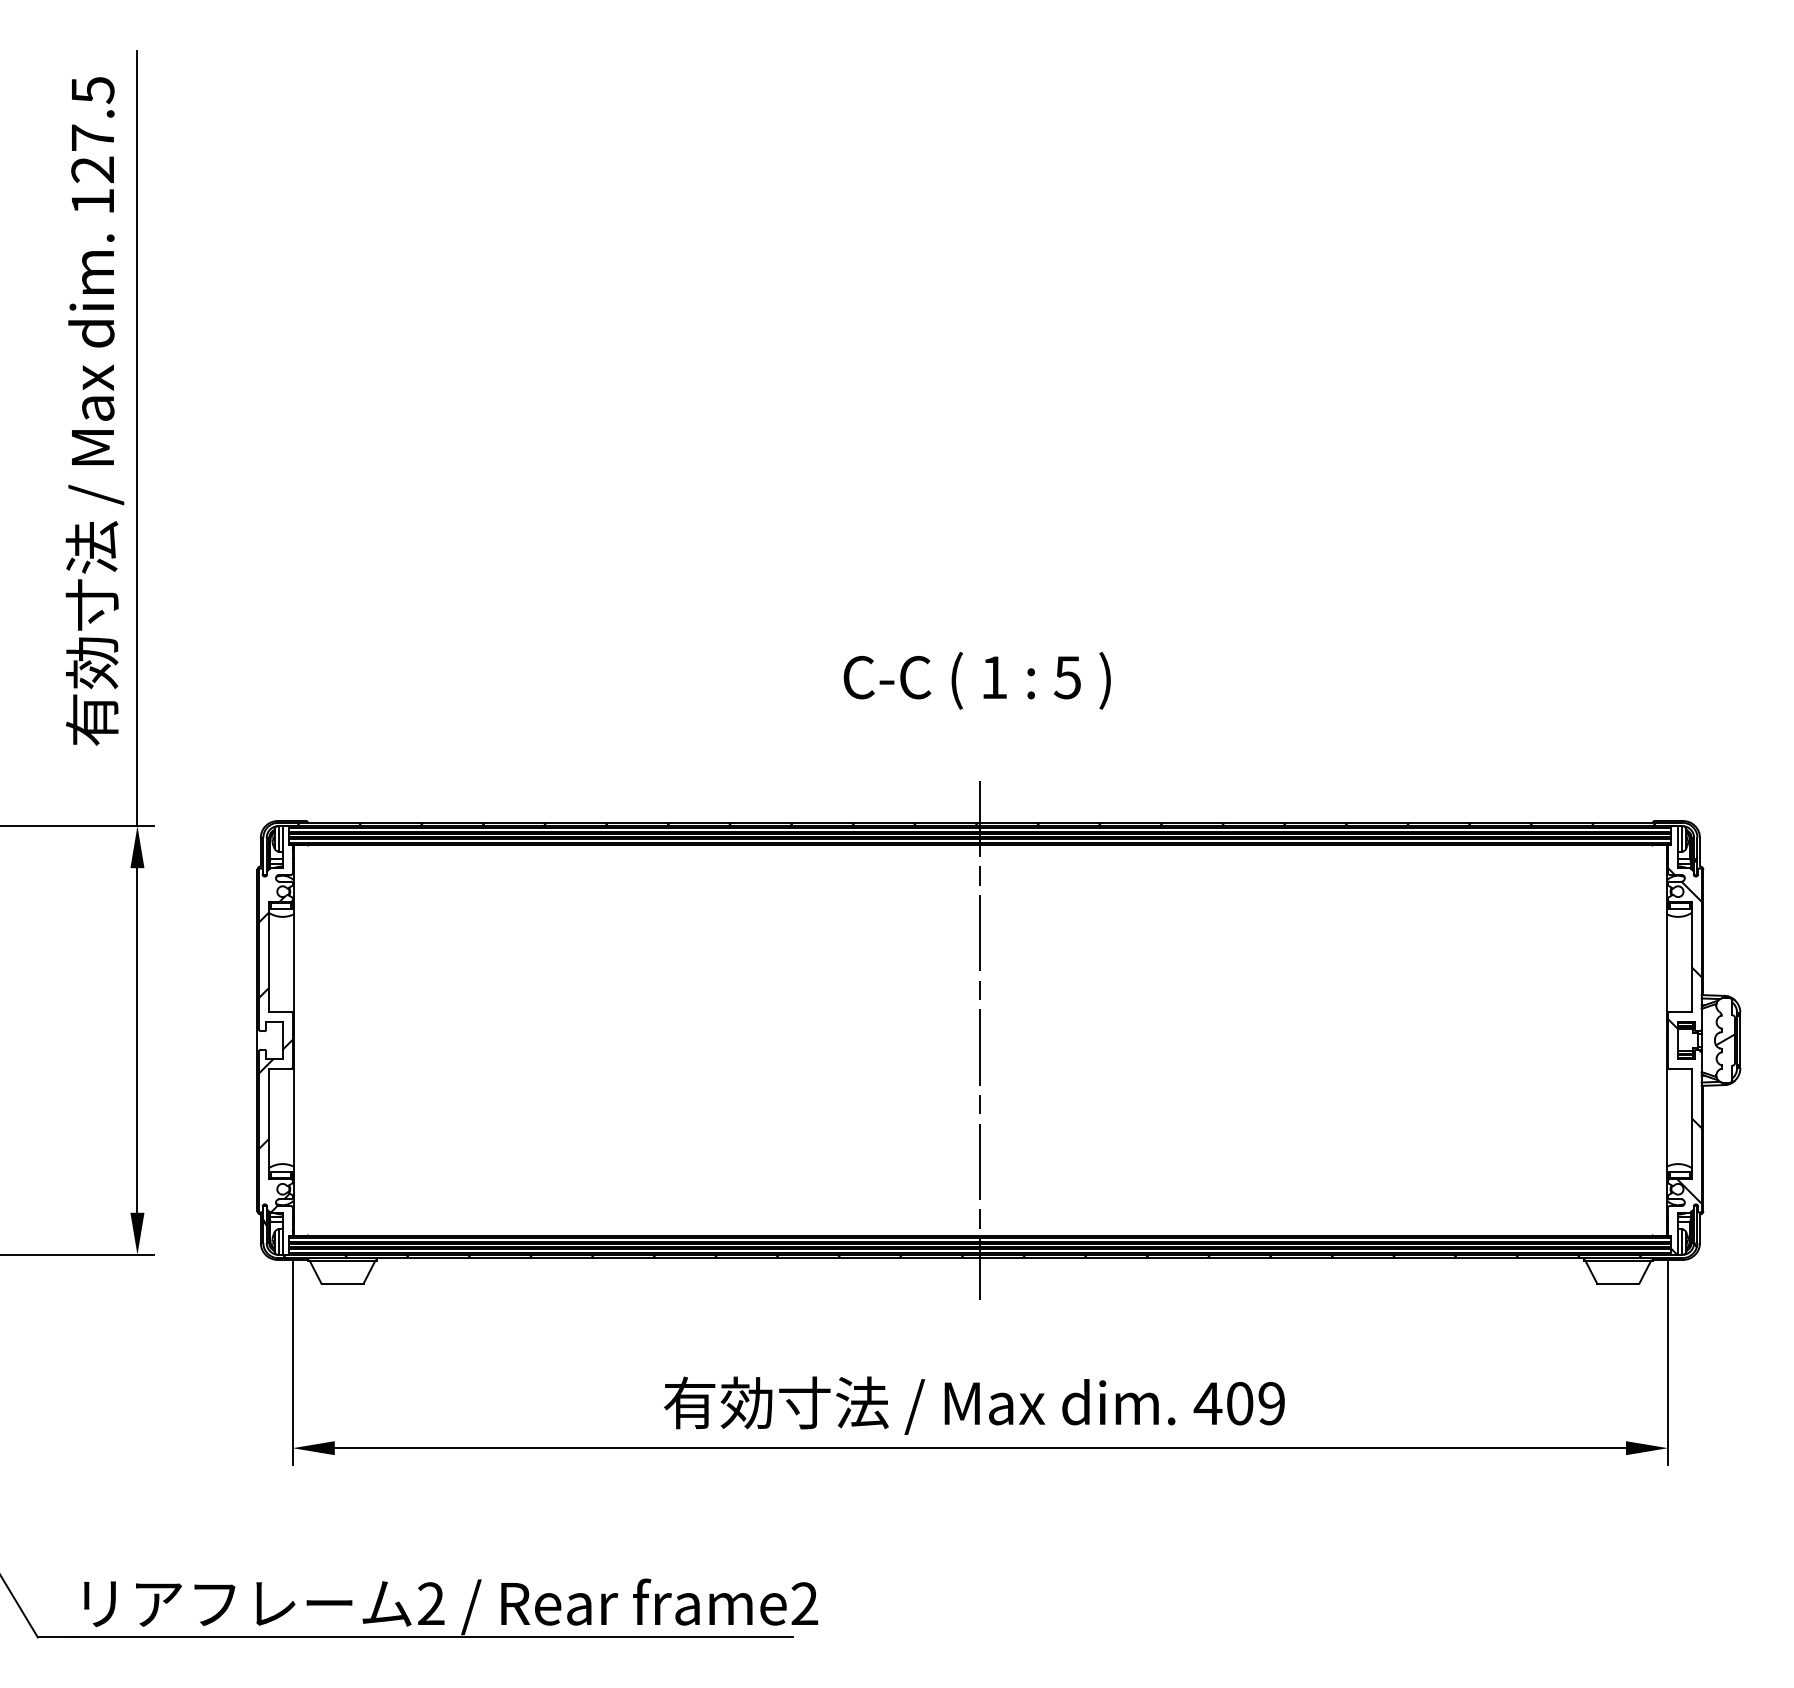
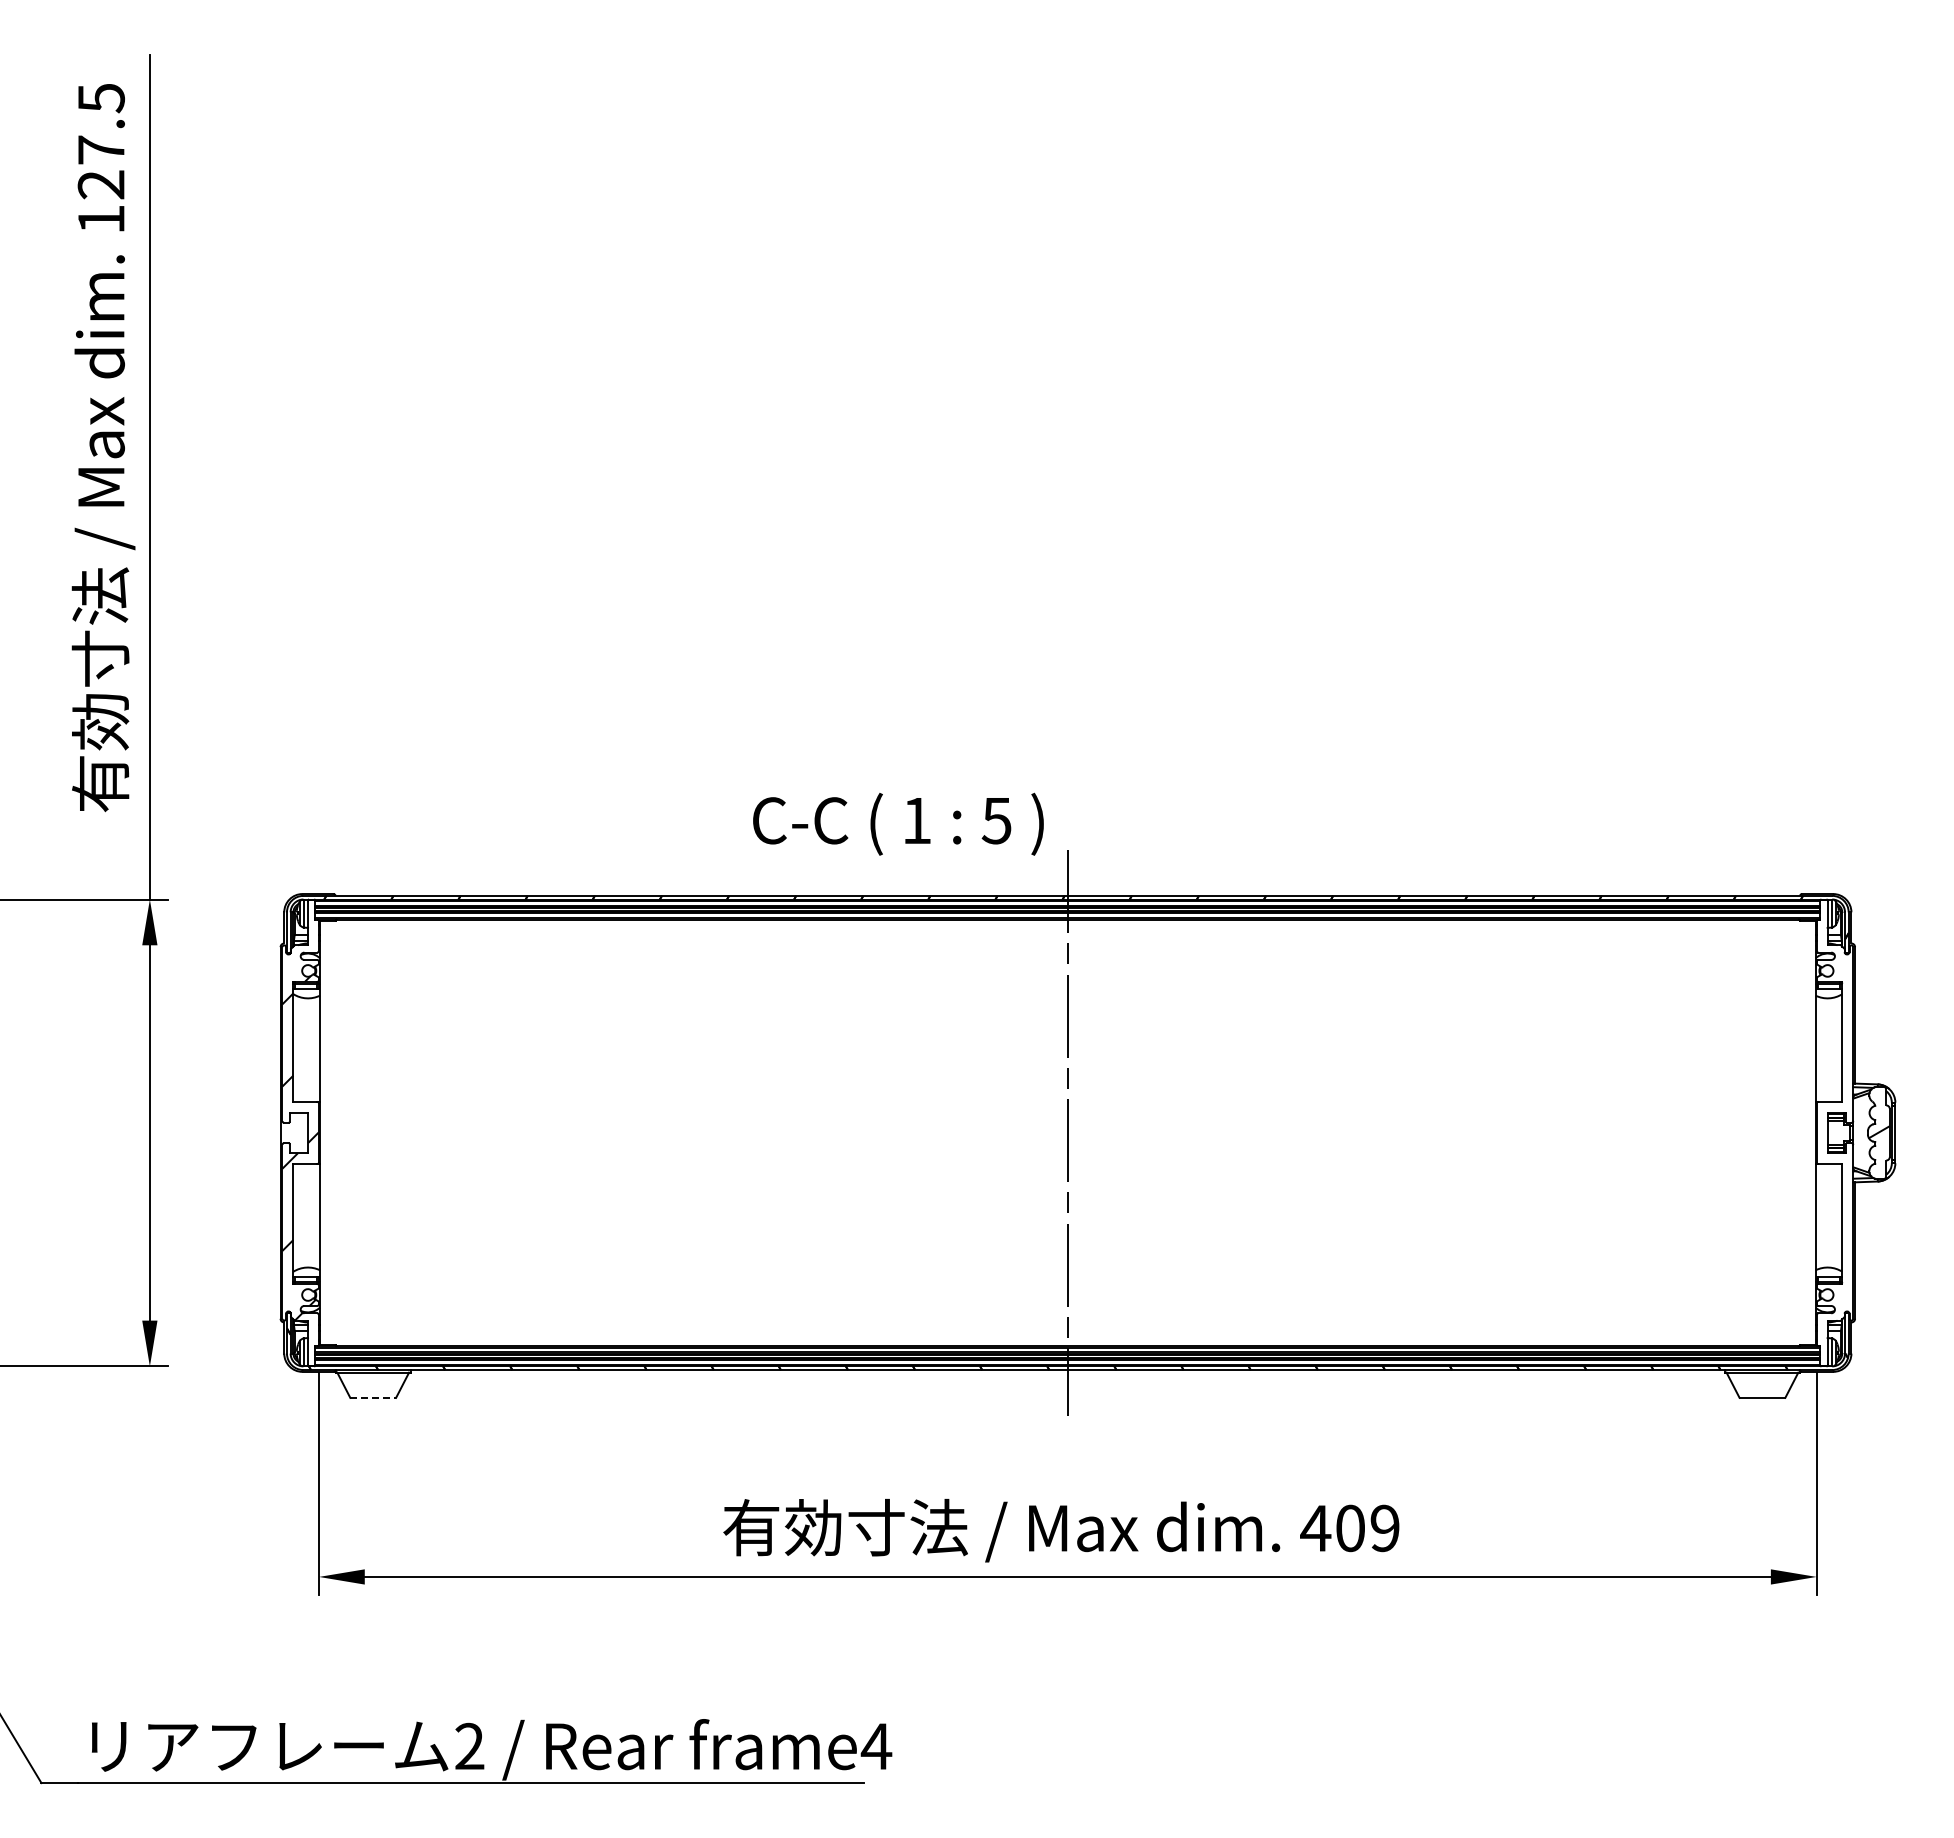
text: (977, 680) -> (898, 823), moved
hatch: (1684, 1061) -> (1834, 1155), removed
line: (342, 1283) -> (373, 1397), solid -> dashed
text: (804, 1602) -> (876, 1745), frame2 -> frame4

